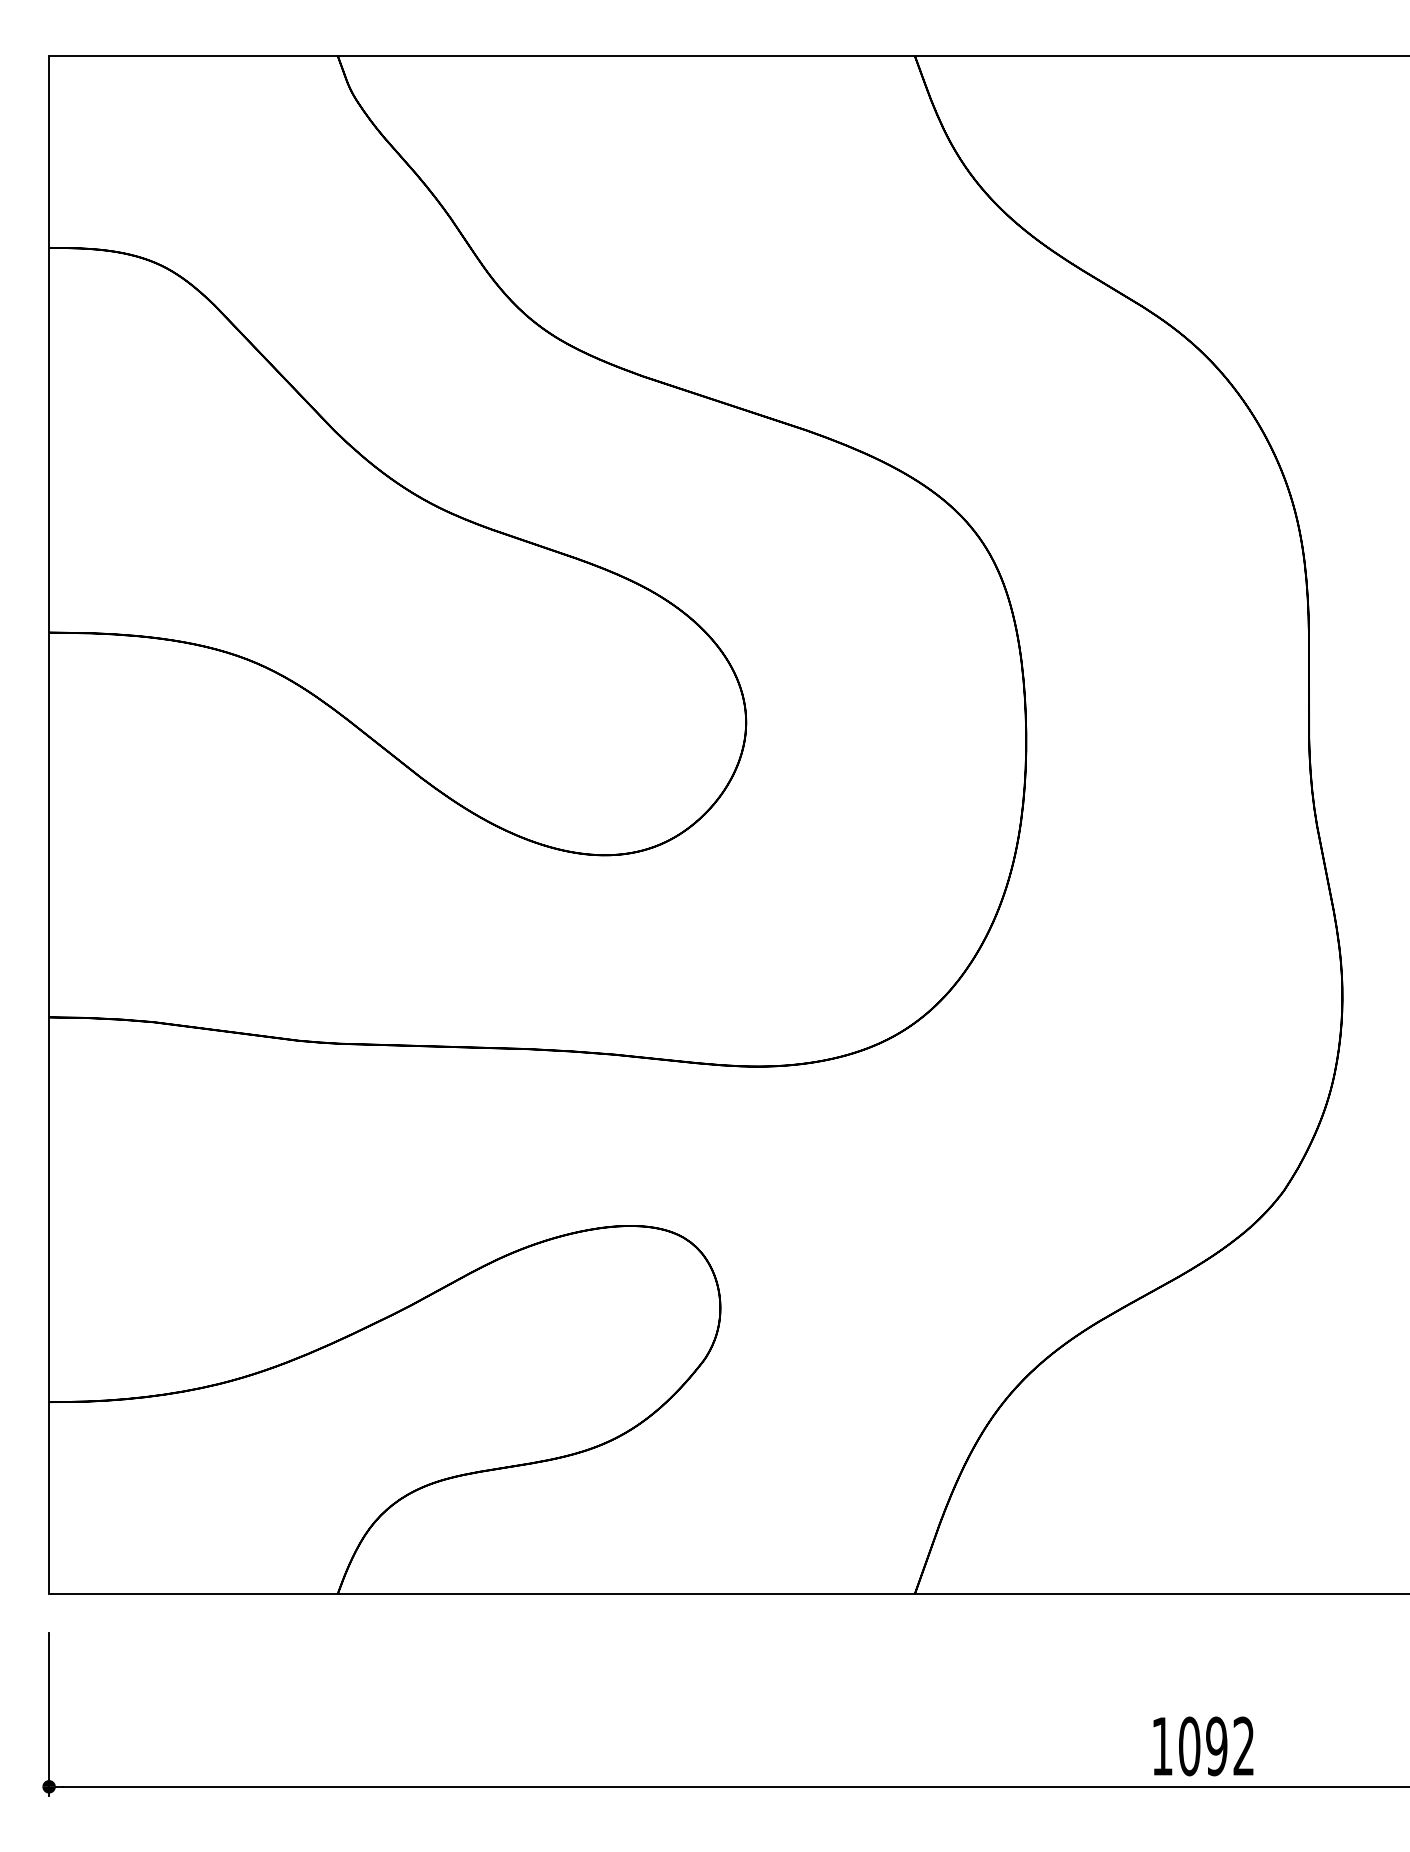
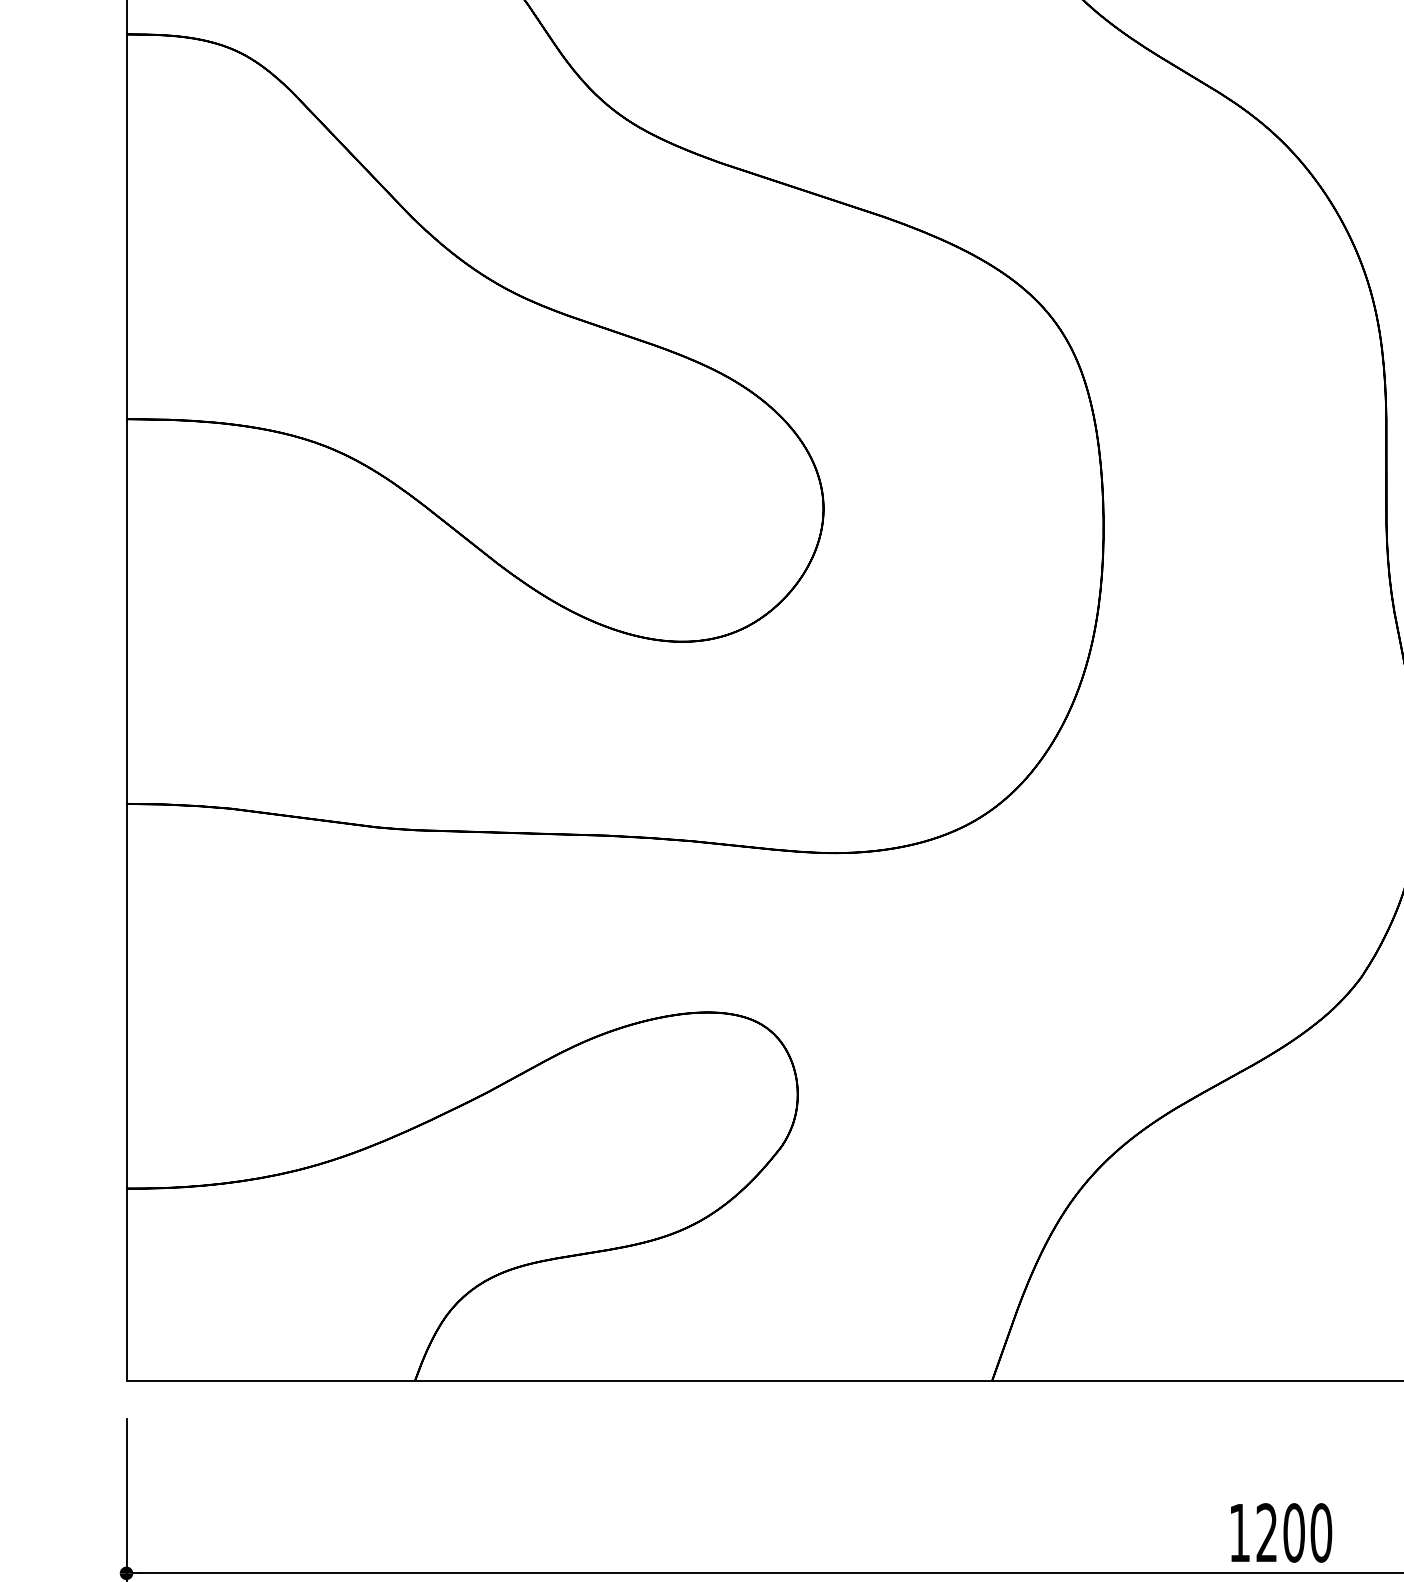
text: (1216, 1746) -> (1293, 1533), 1092 -> 1200

